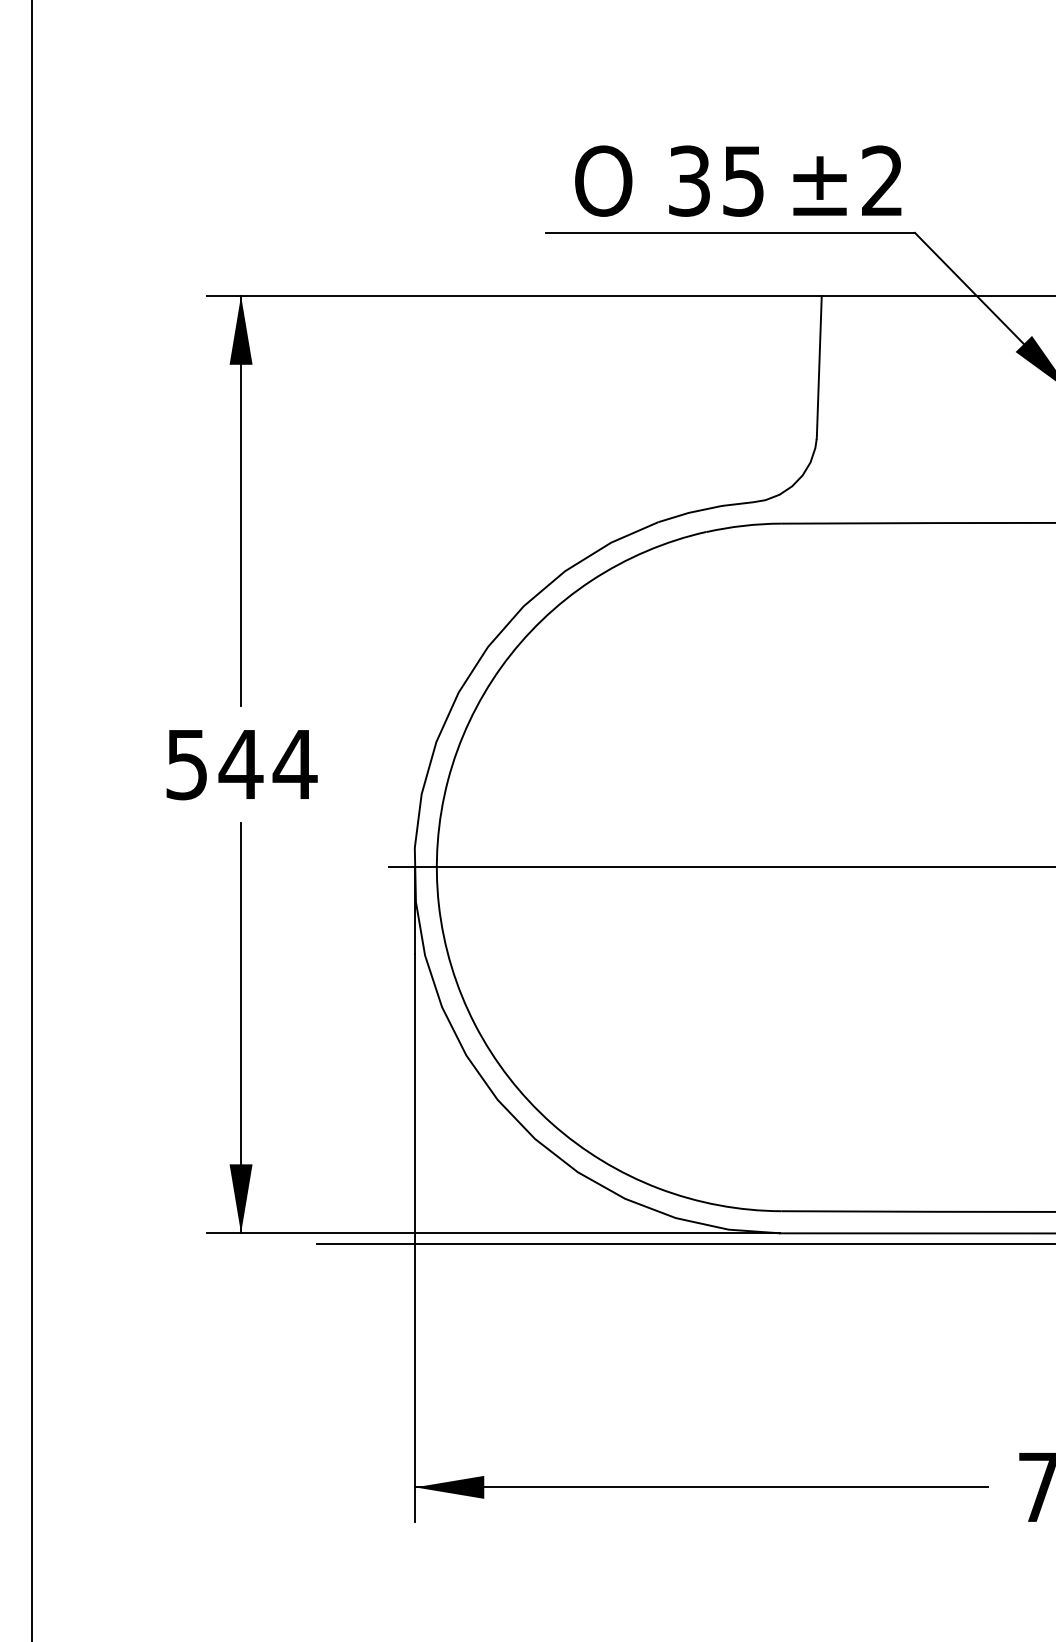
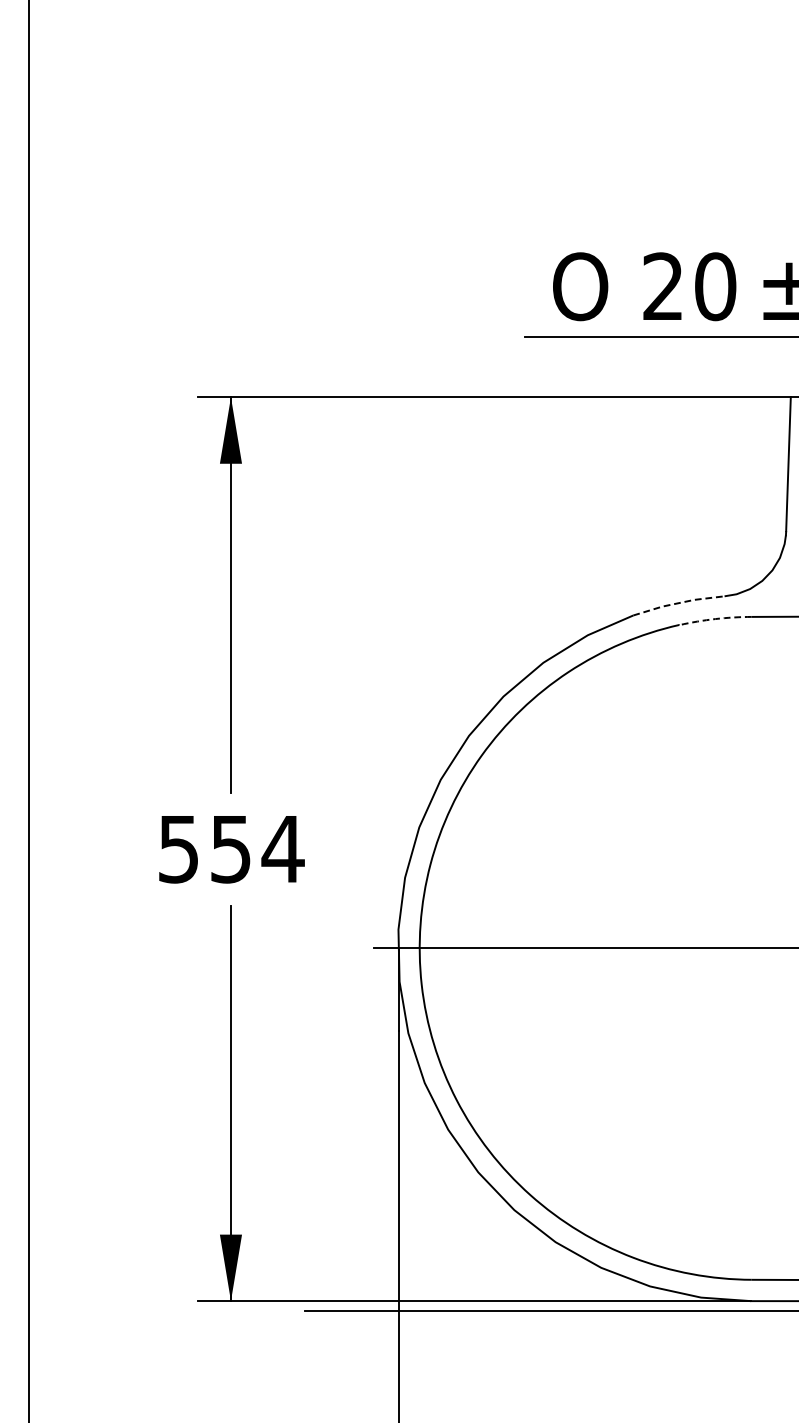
text: (717, 180) -> (690, 286), 35 -> 20
line: (705, 509) -> (678, 603), solid -> dashed
arc: (743, 525) -> (715, 618), solid -> dashed
text: (240, 765) -> (230, 850), 544 -> 554

